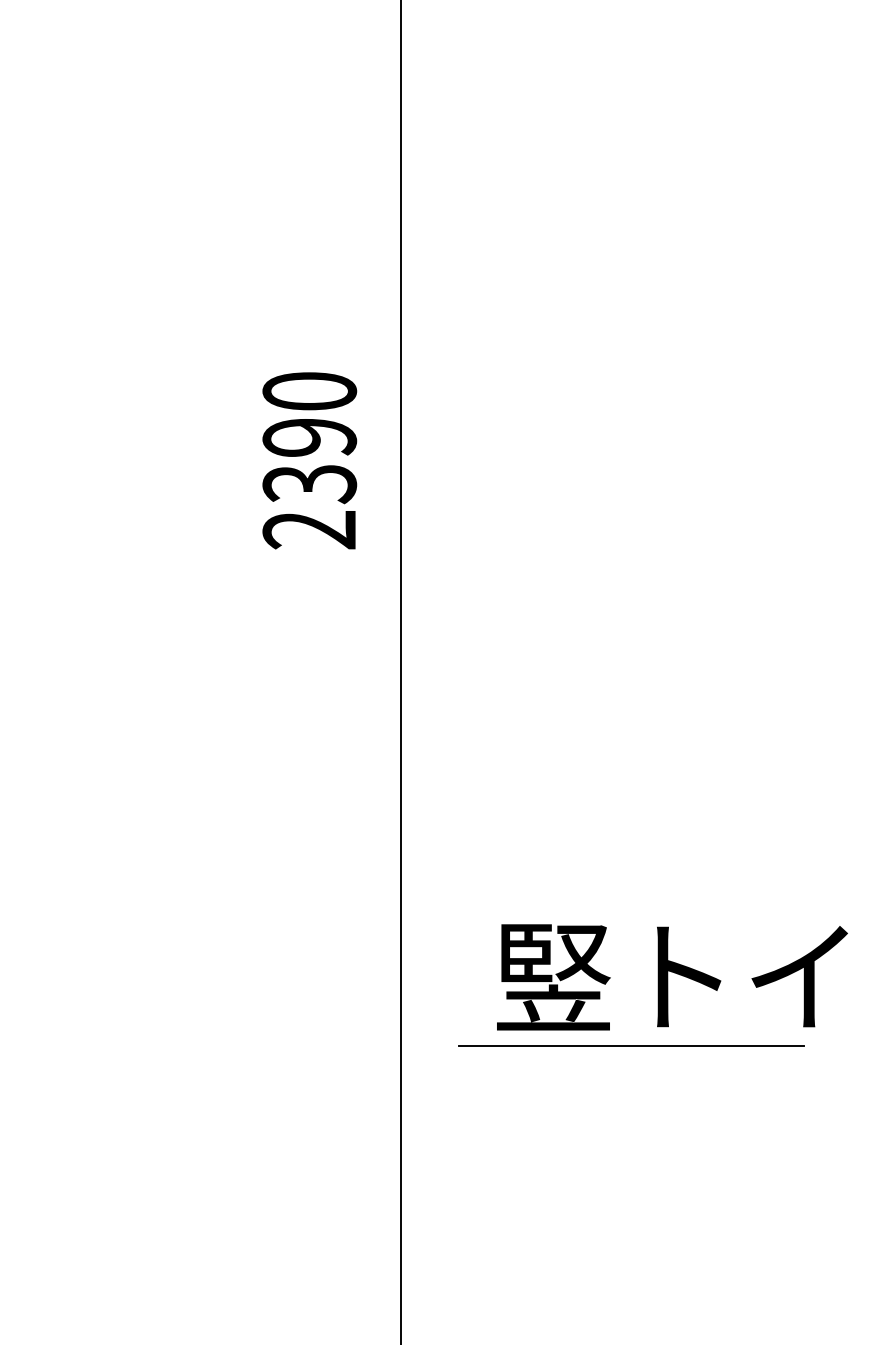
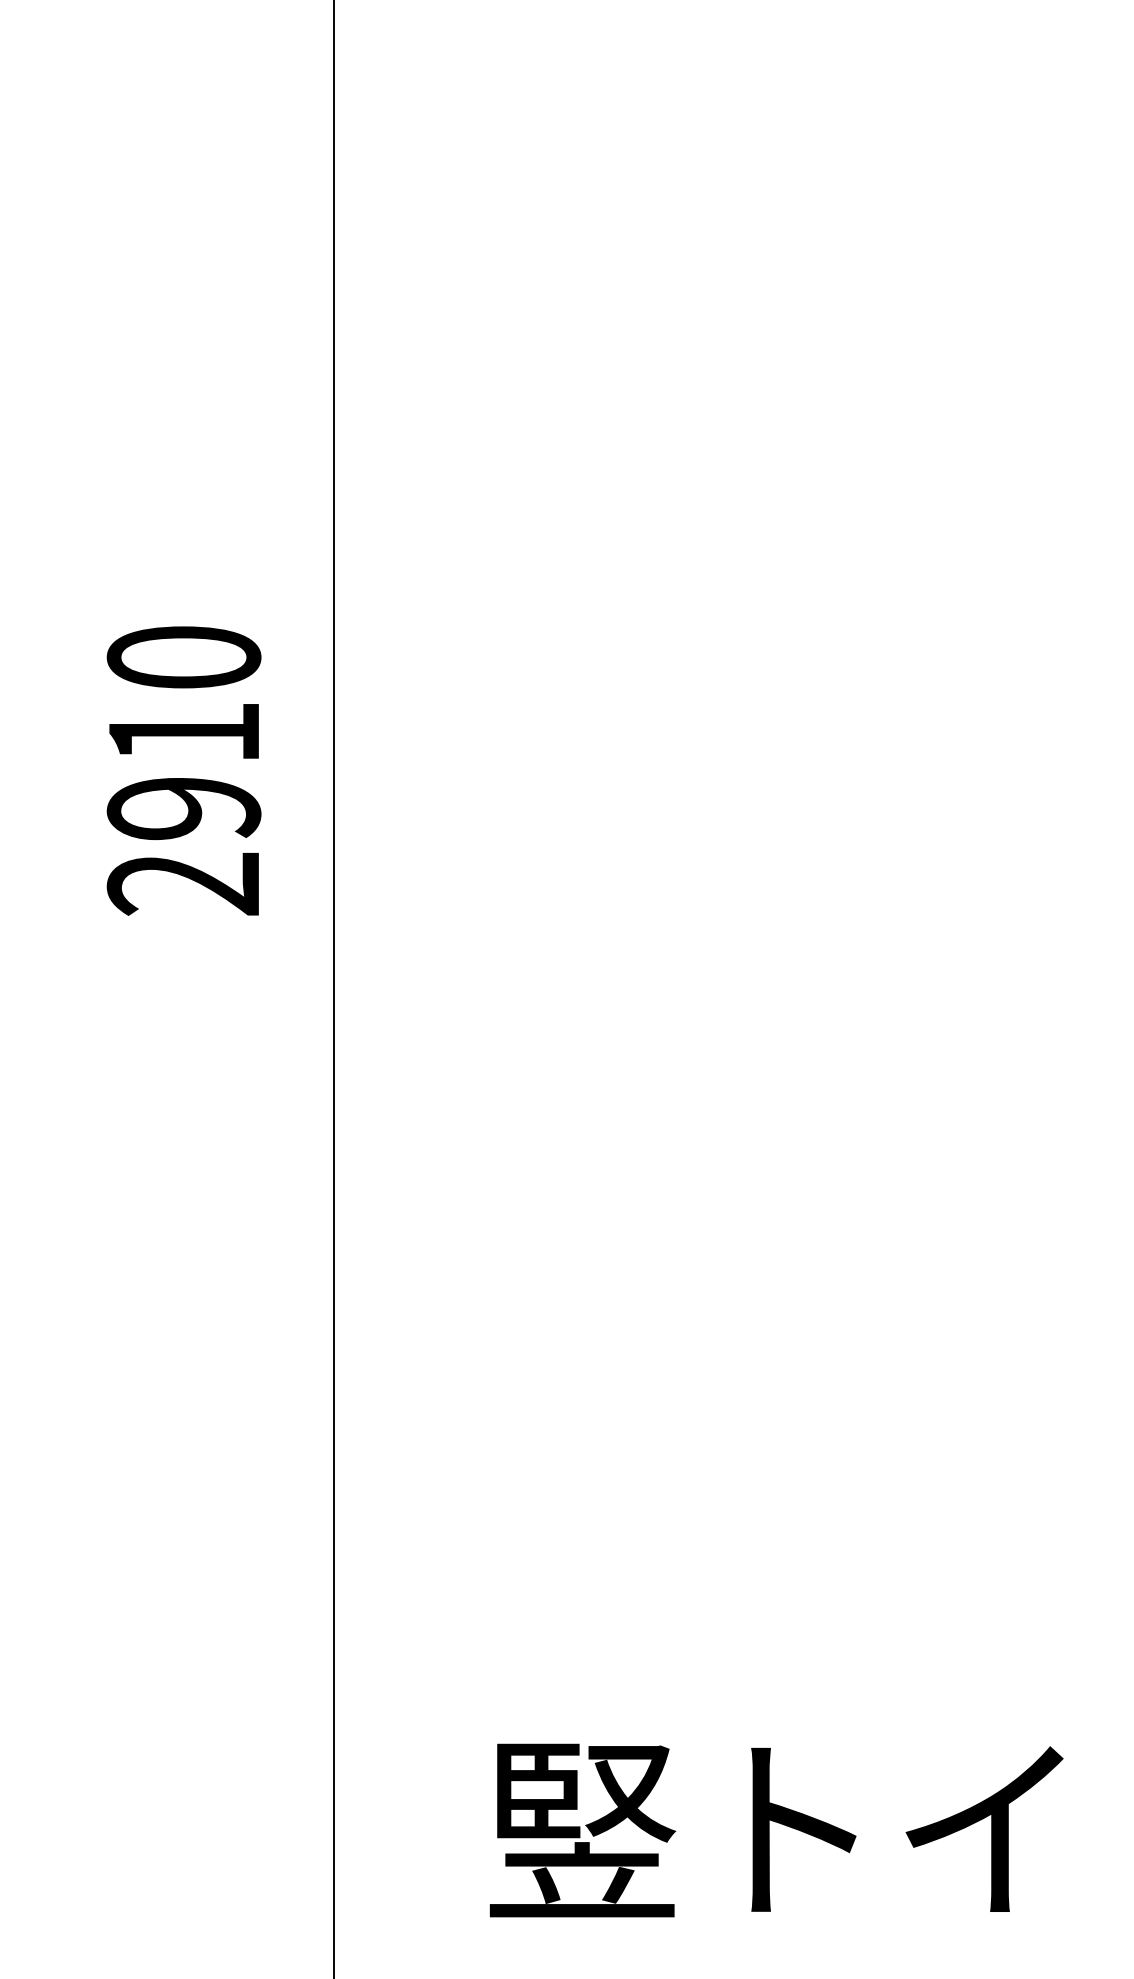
text: (309, 461) -> (183, 772), 2390 -> 2910
text: (672, 977) -> (776, 1830), moved
line: (631, 1046) -> (709, 1727), removed

